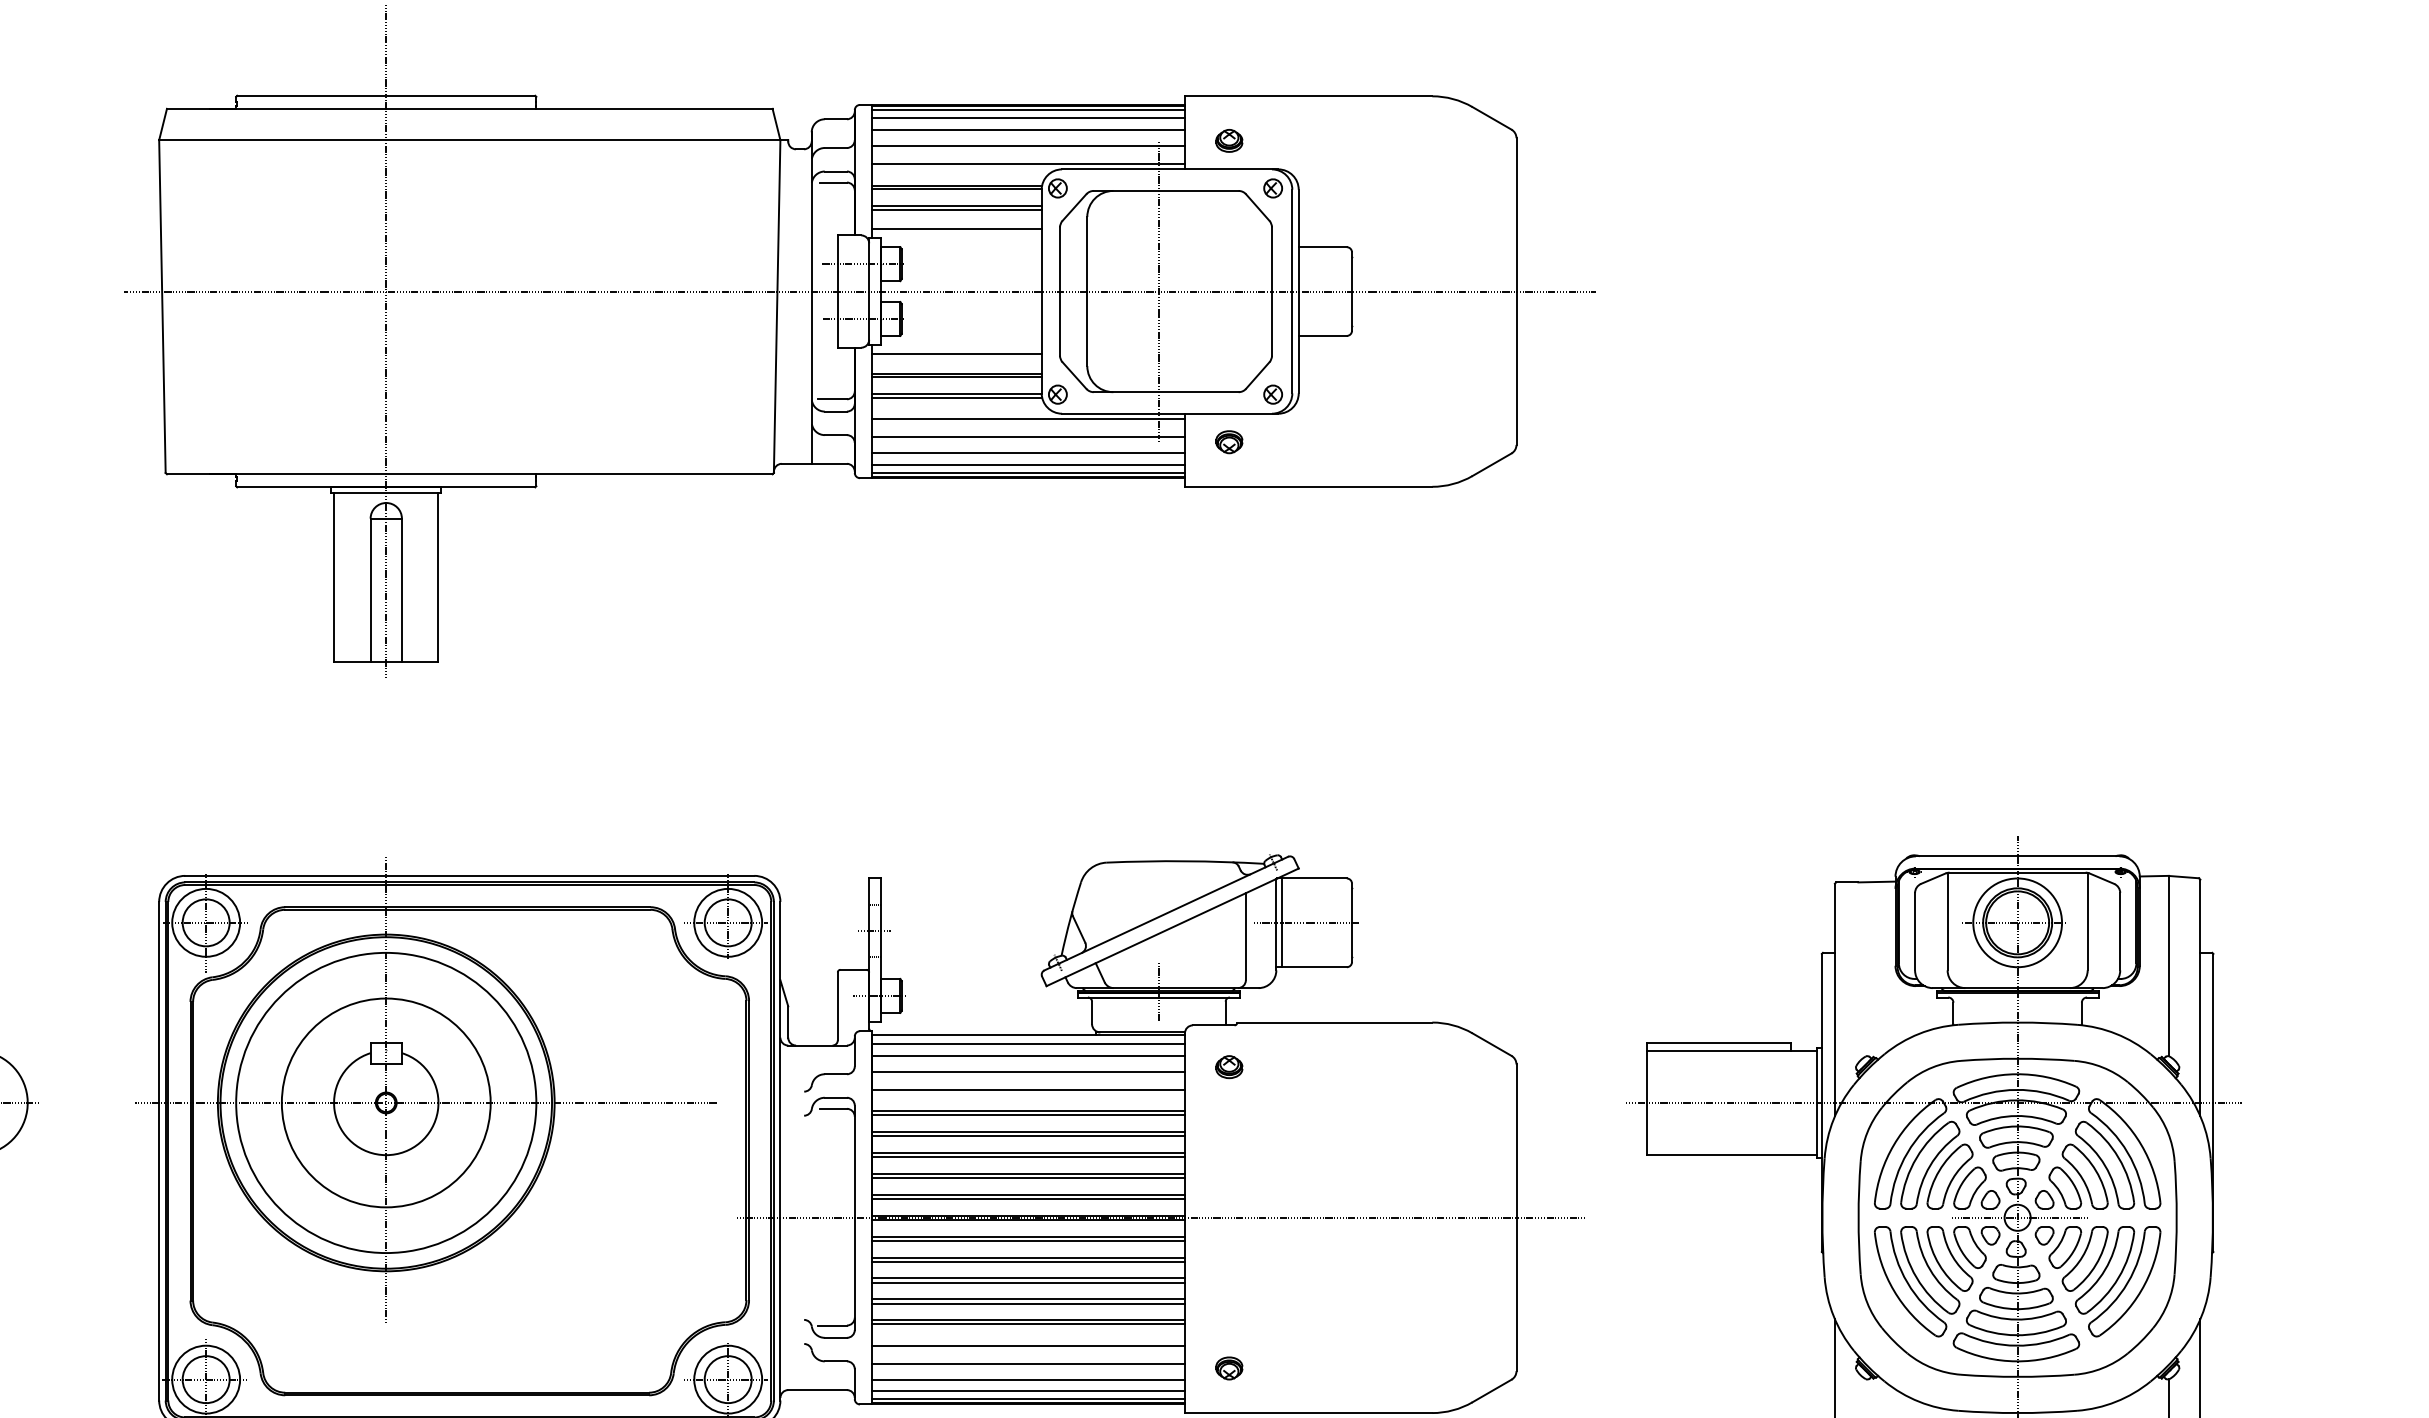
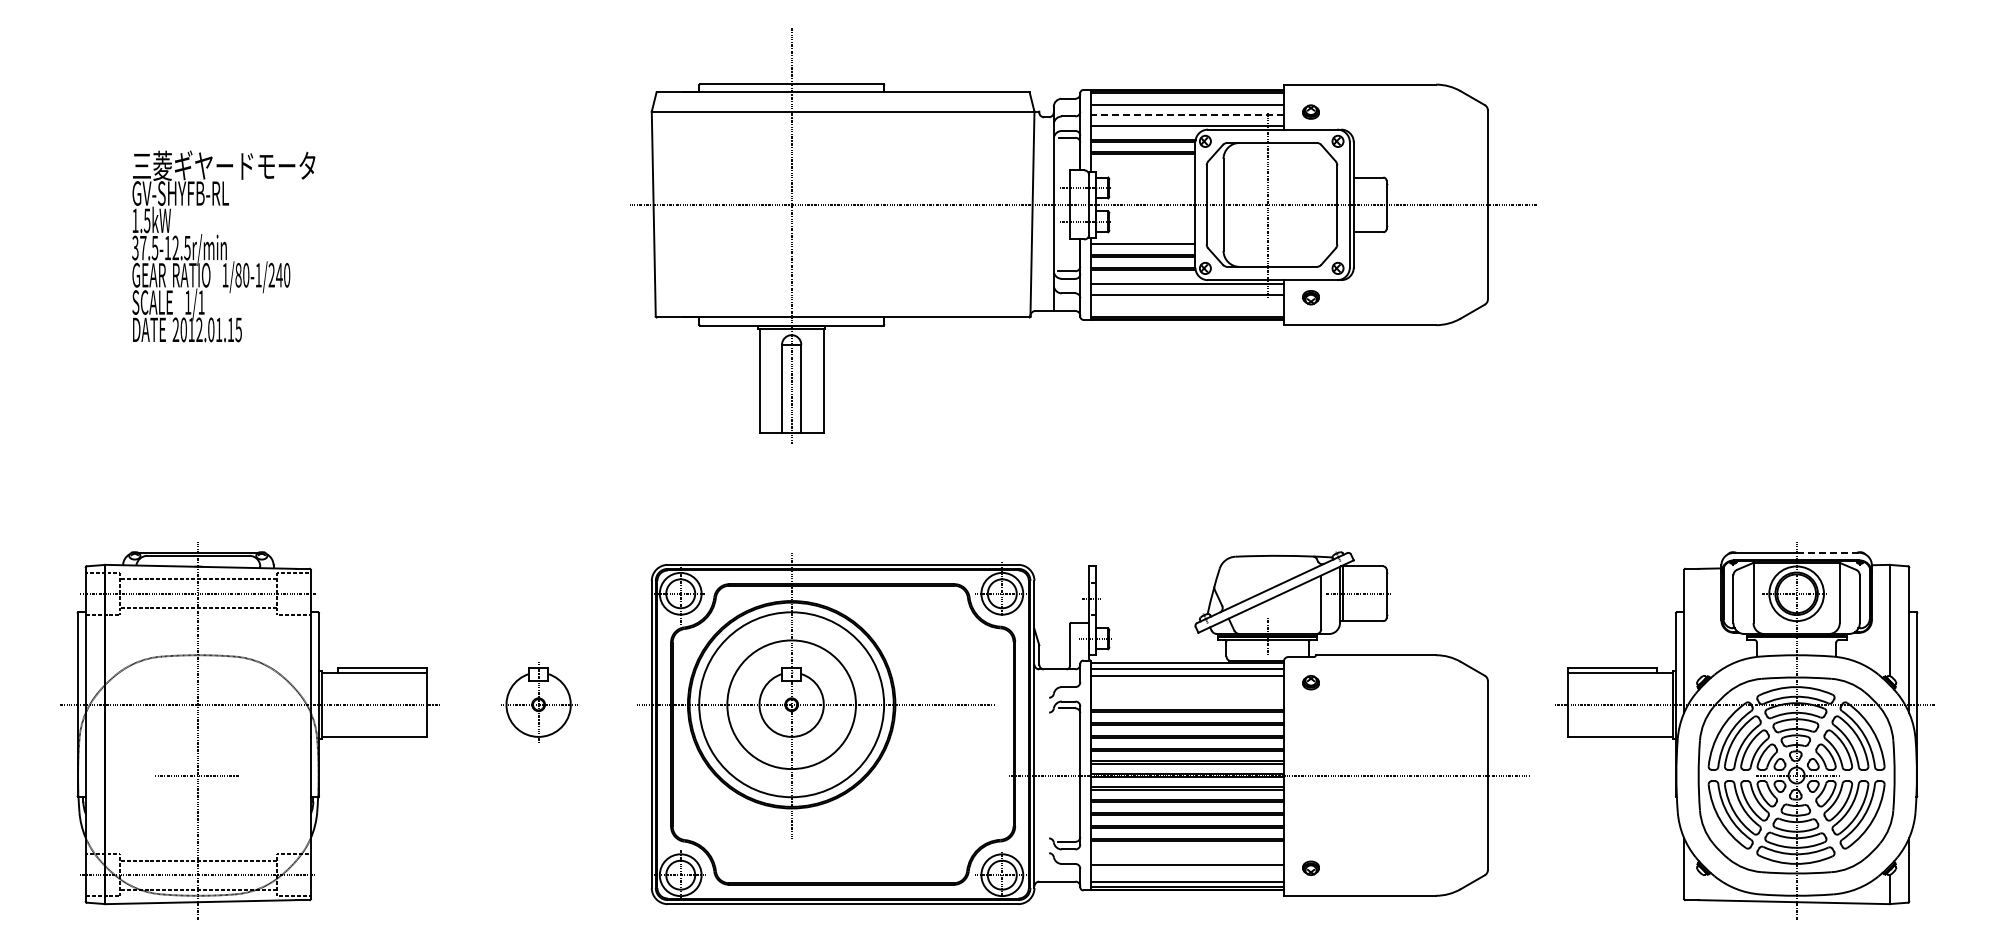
line: (1027, 117) -> (1186, 97), removed
line: (1027, 146) -> (1186, 115), solid -> dashed
line: (955, 229) -> (1142, 166), removed
line: (1027, 453) -> (1186, 304), removed
line: (1027, 464) -> (1186, 311), removed
line: (2067, 855) -> (1827, 552), solid -> dashed
line: (1027, 1071) -> (1186, 685), removed
line: (1027, 1089) -> (1186, 696), removed
line: (1027, 1346) -> (1186, 854), removed
line: (1027, 1380) -> (1186, 875), removed

